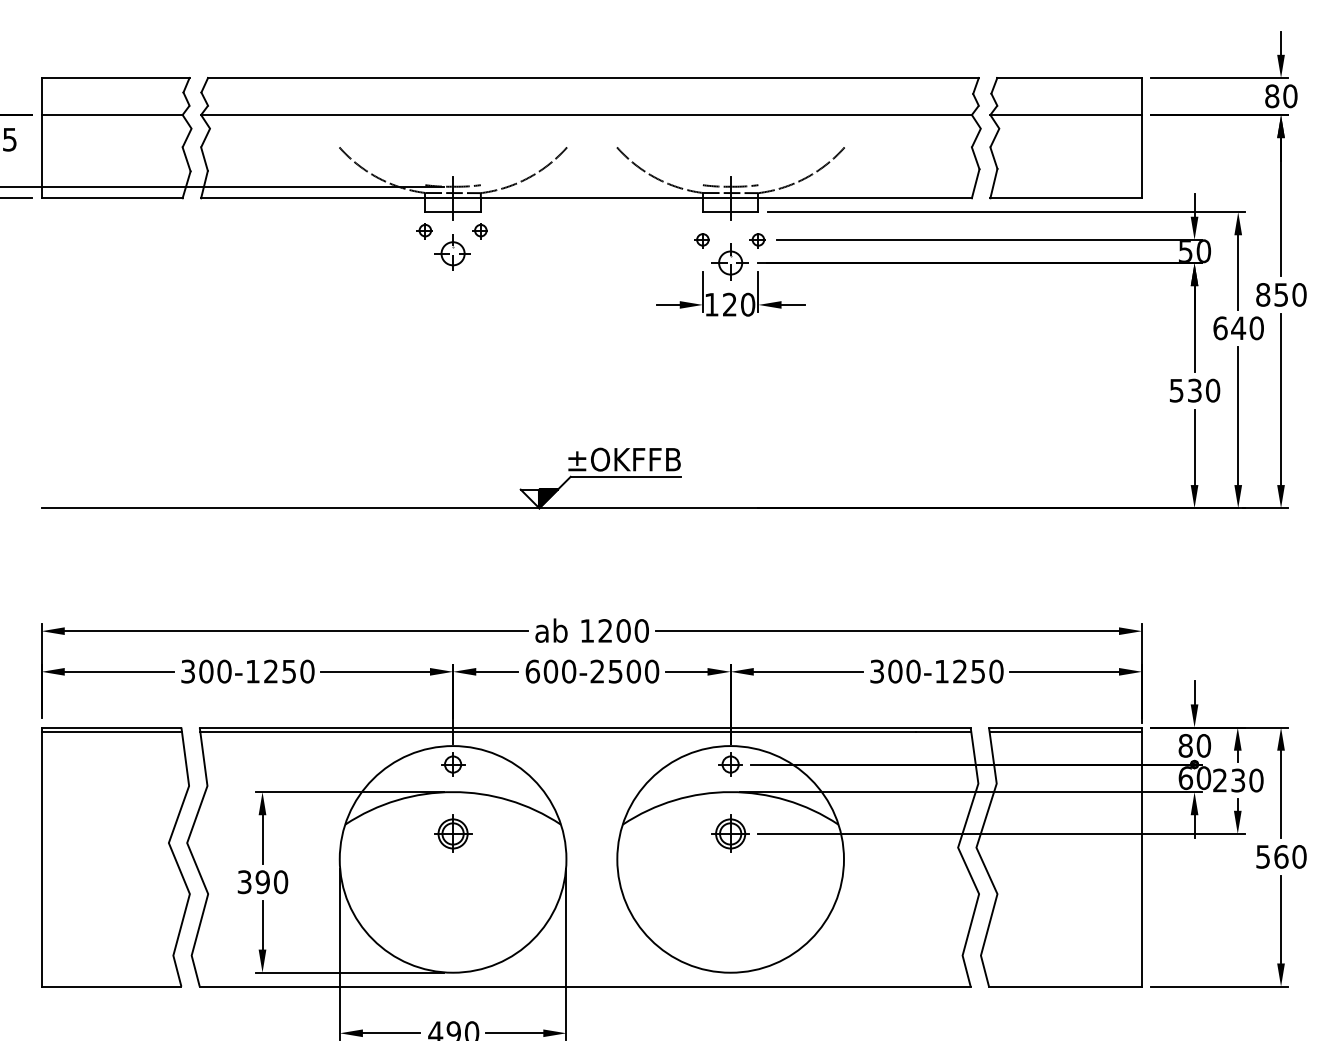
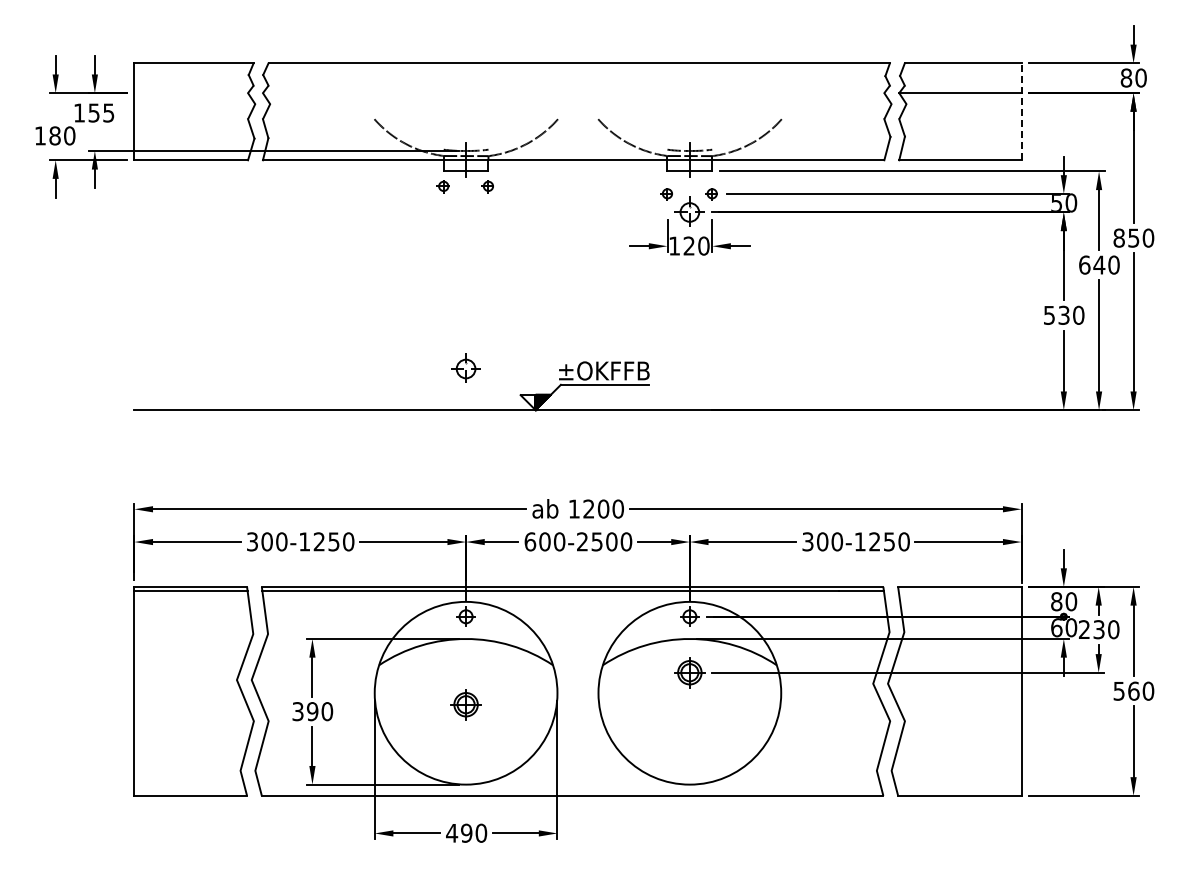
line: (112, 115) -> (191, 93), removed
line: (586, 115) -> (573, 93), removed
line: (1142, 137) -> (1021, 111), solid -> dashed
part: (452, 251) -> (465, 367), moved
line: (1065, 731) -> (959, 590), removed
part: (452, 833) -> (465, 704), moved

